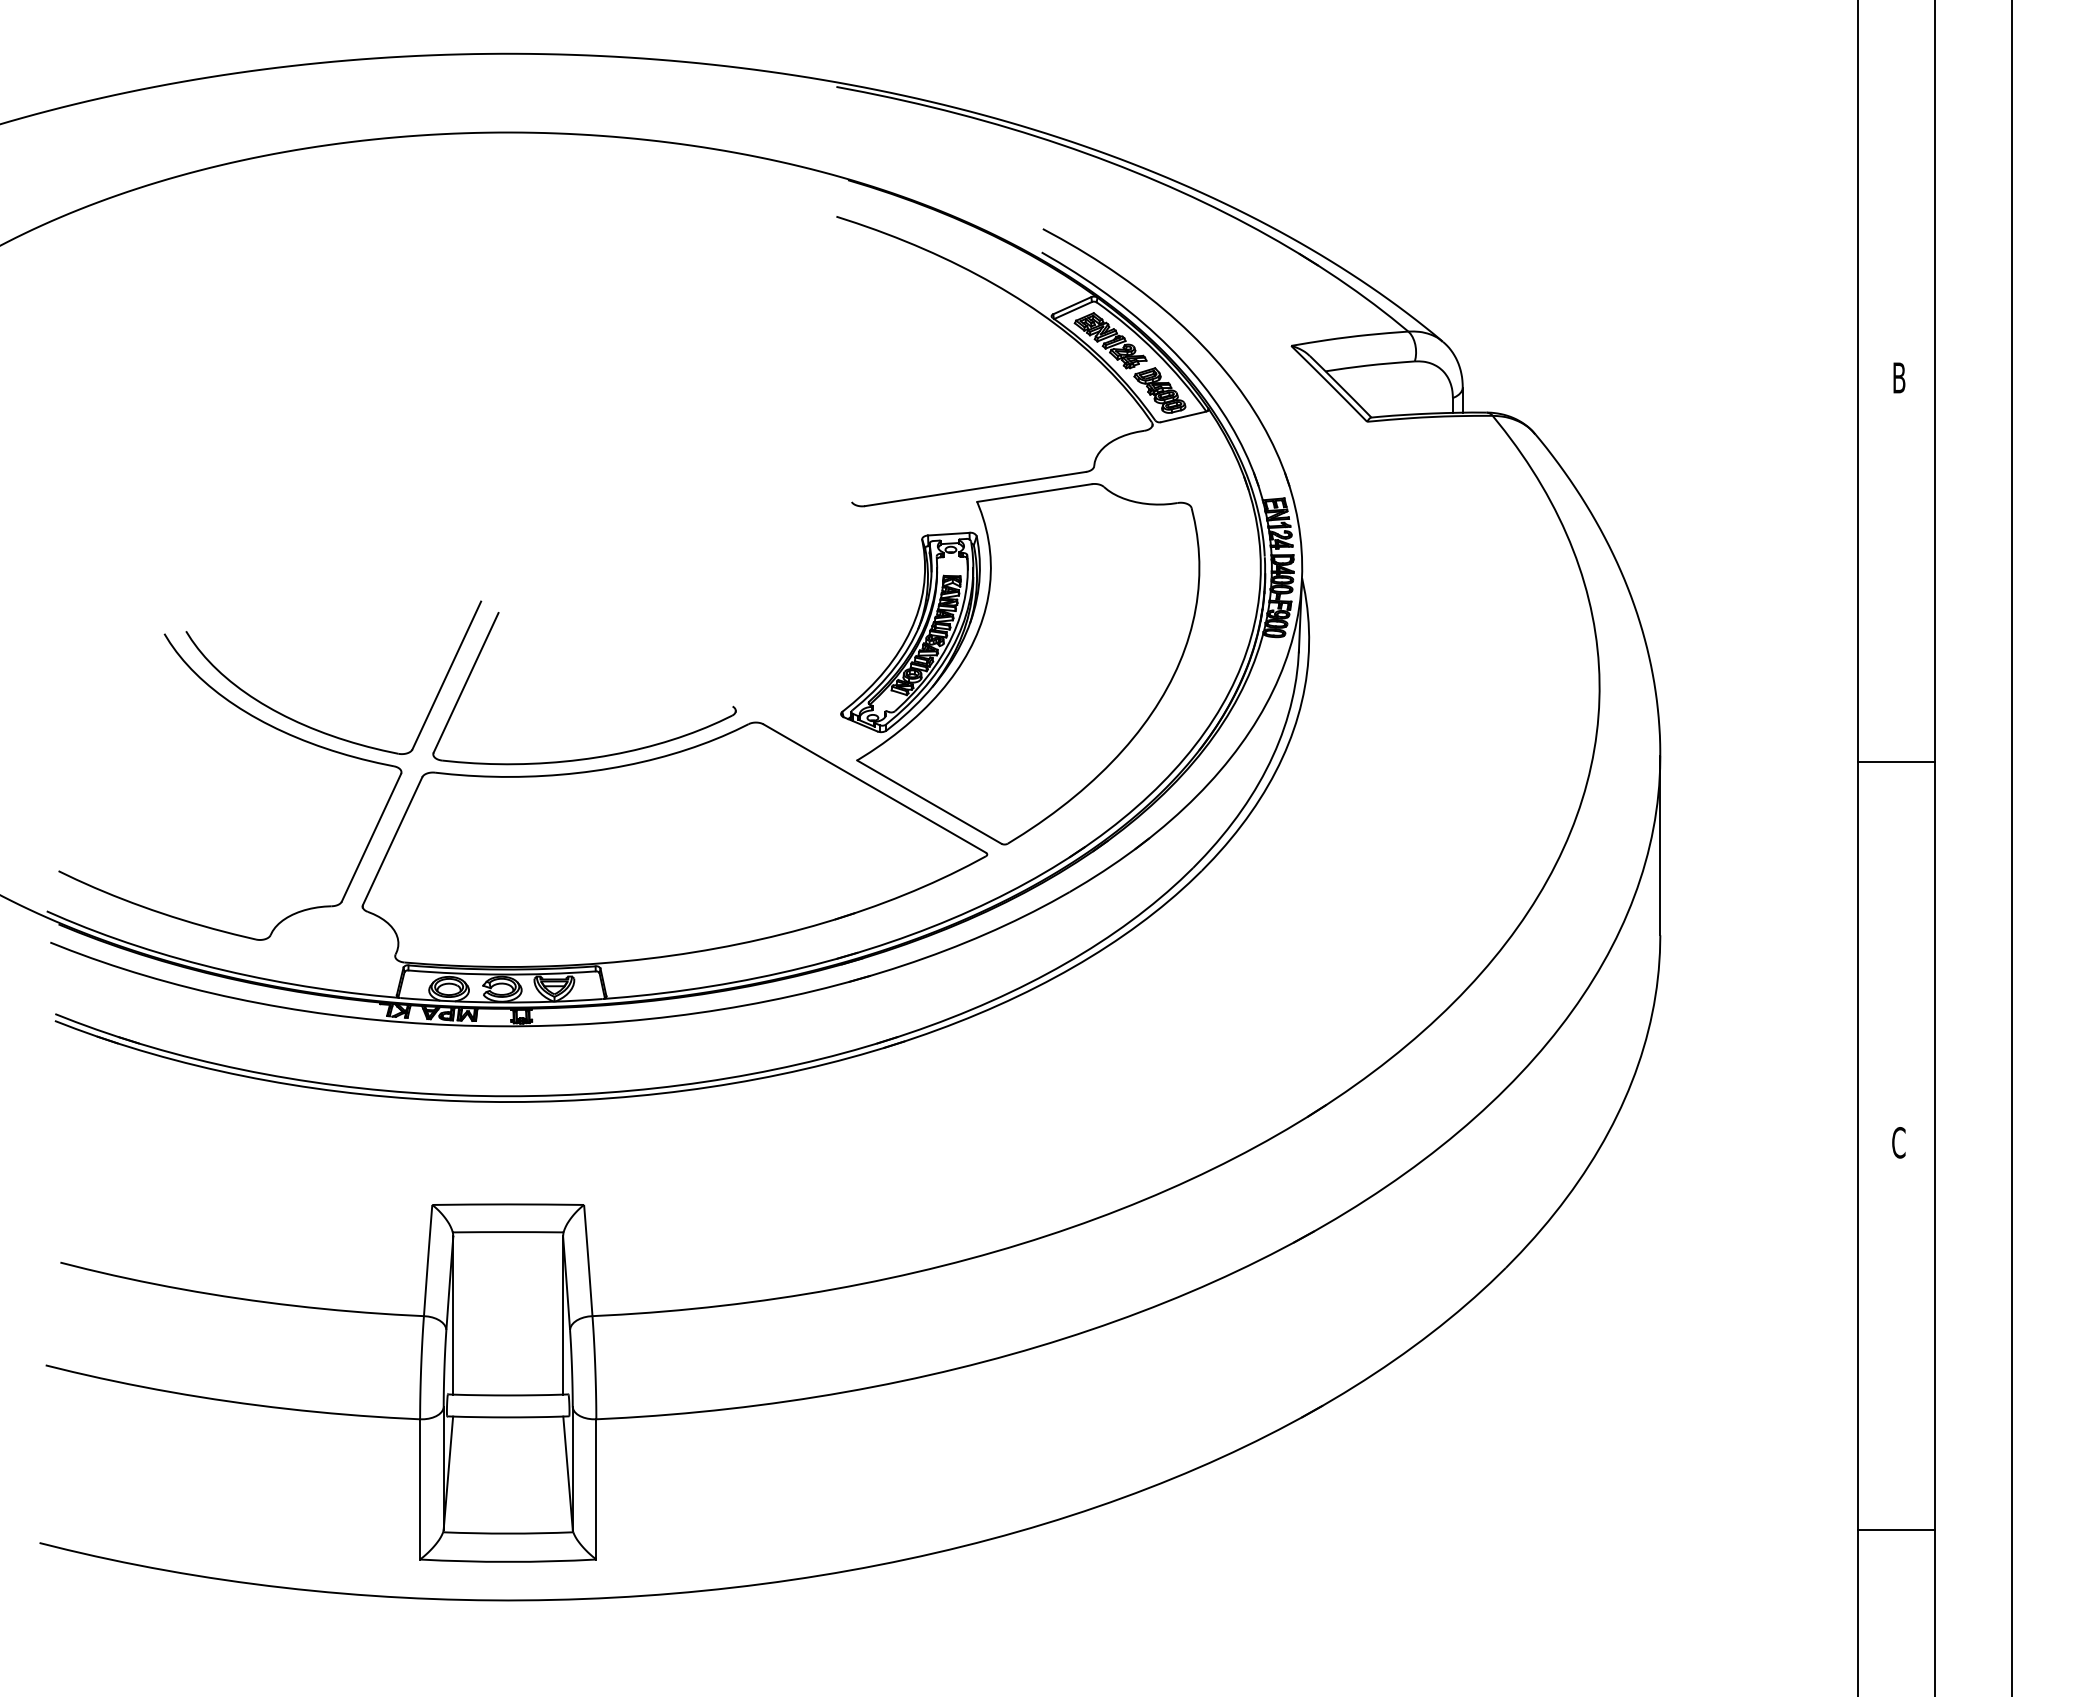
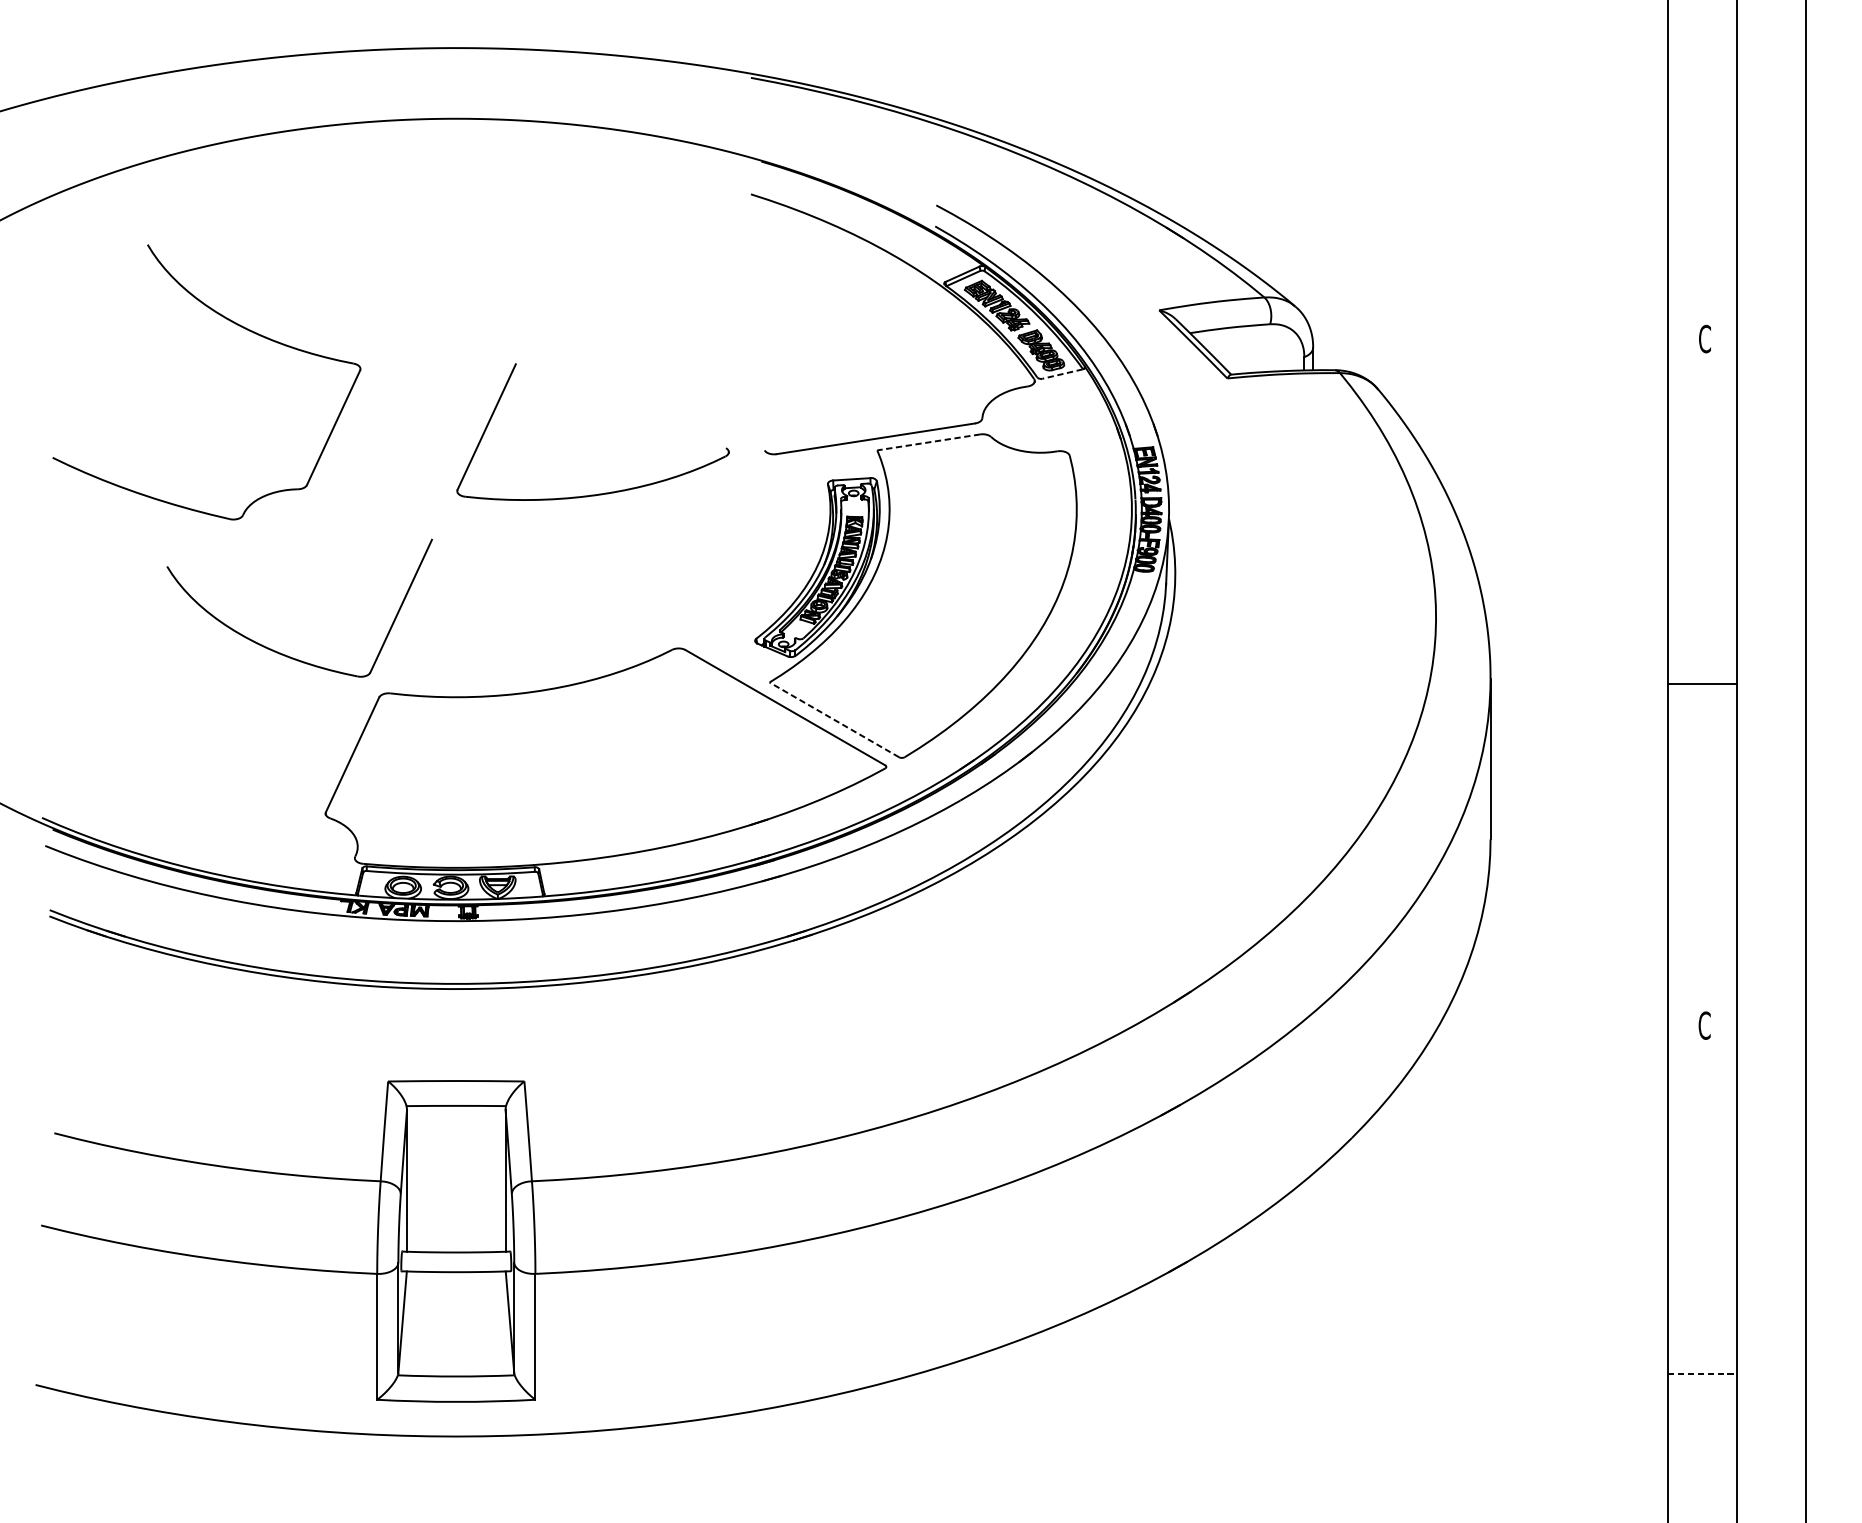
text: (1898, 377) -> (1704, 338), B -> C
line: (1183, 416) -> (1062, 373), solid -> dashed
line: (1034, 493) -> (928, 442), solid -> dashed
part: (263, 723) -> (236, 325), moved
part: (594, 756) -> (601, 493), moved
line: (928, 801) -> (833, 719), solid -> dashed
line: (1897, 1530) -> (1703, 1373), solid -> dashed

